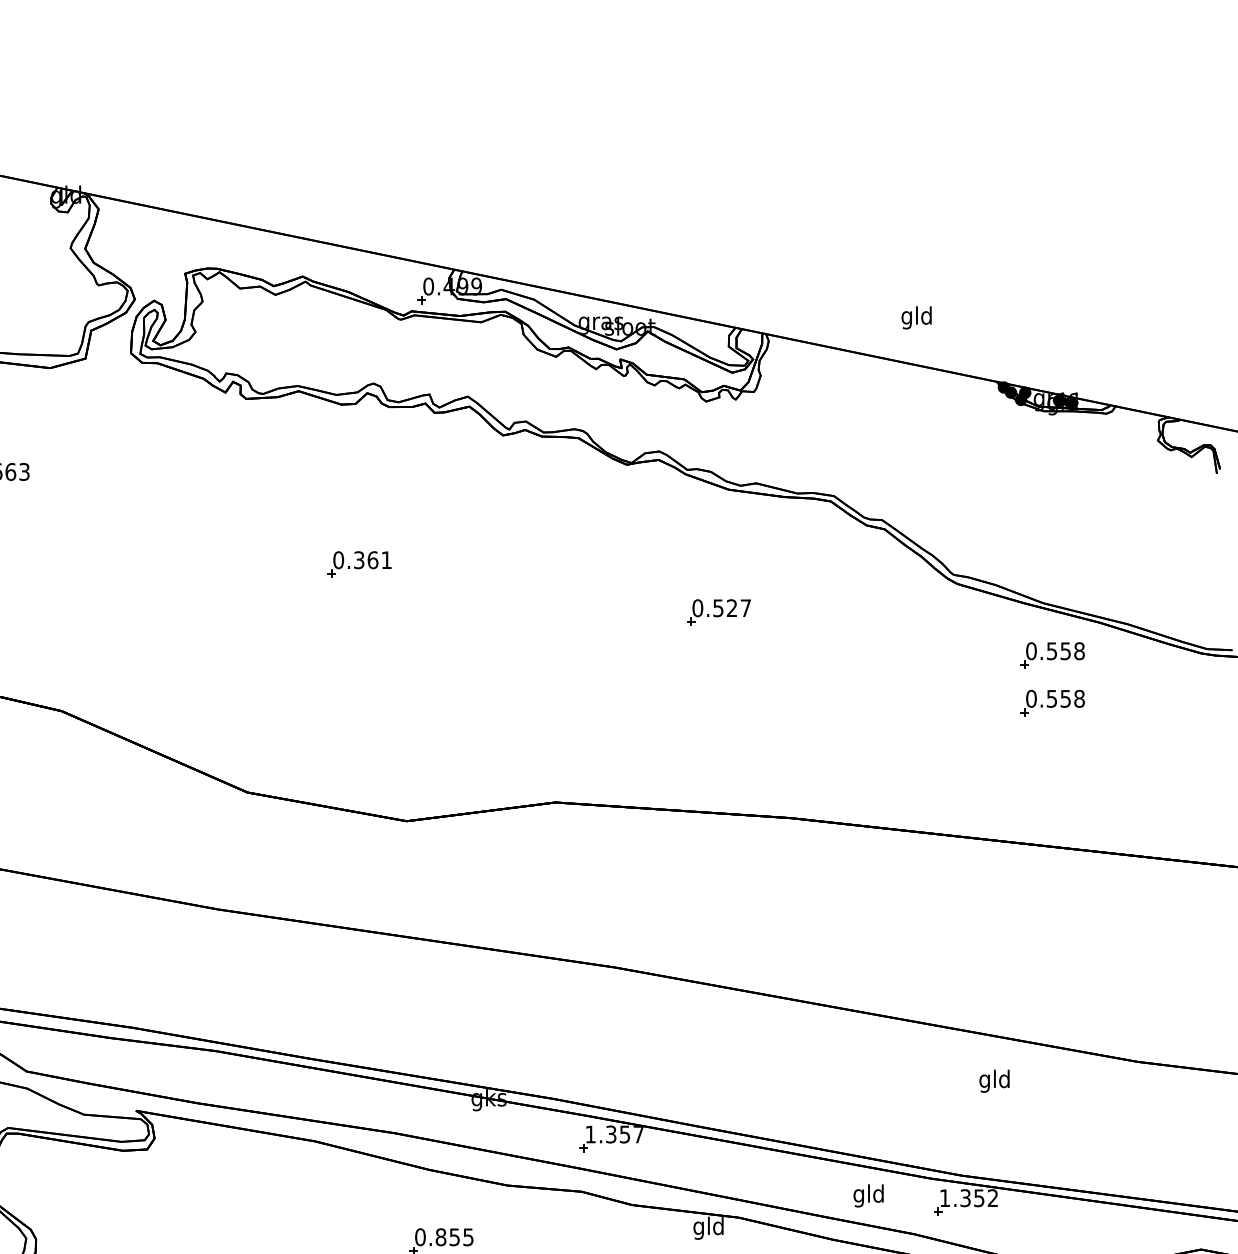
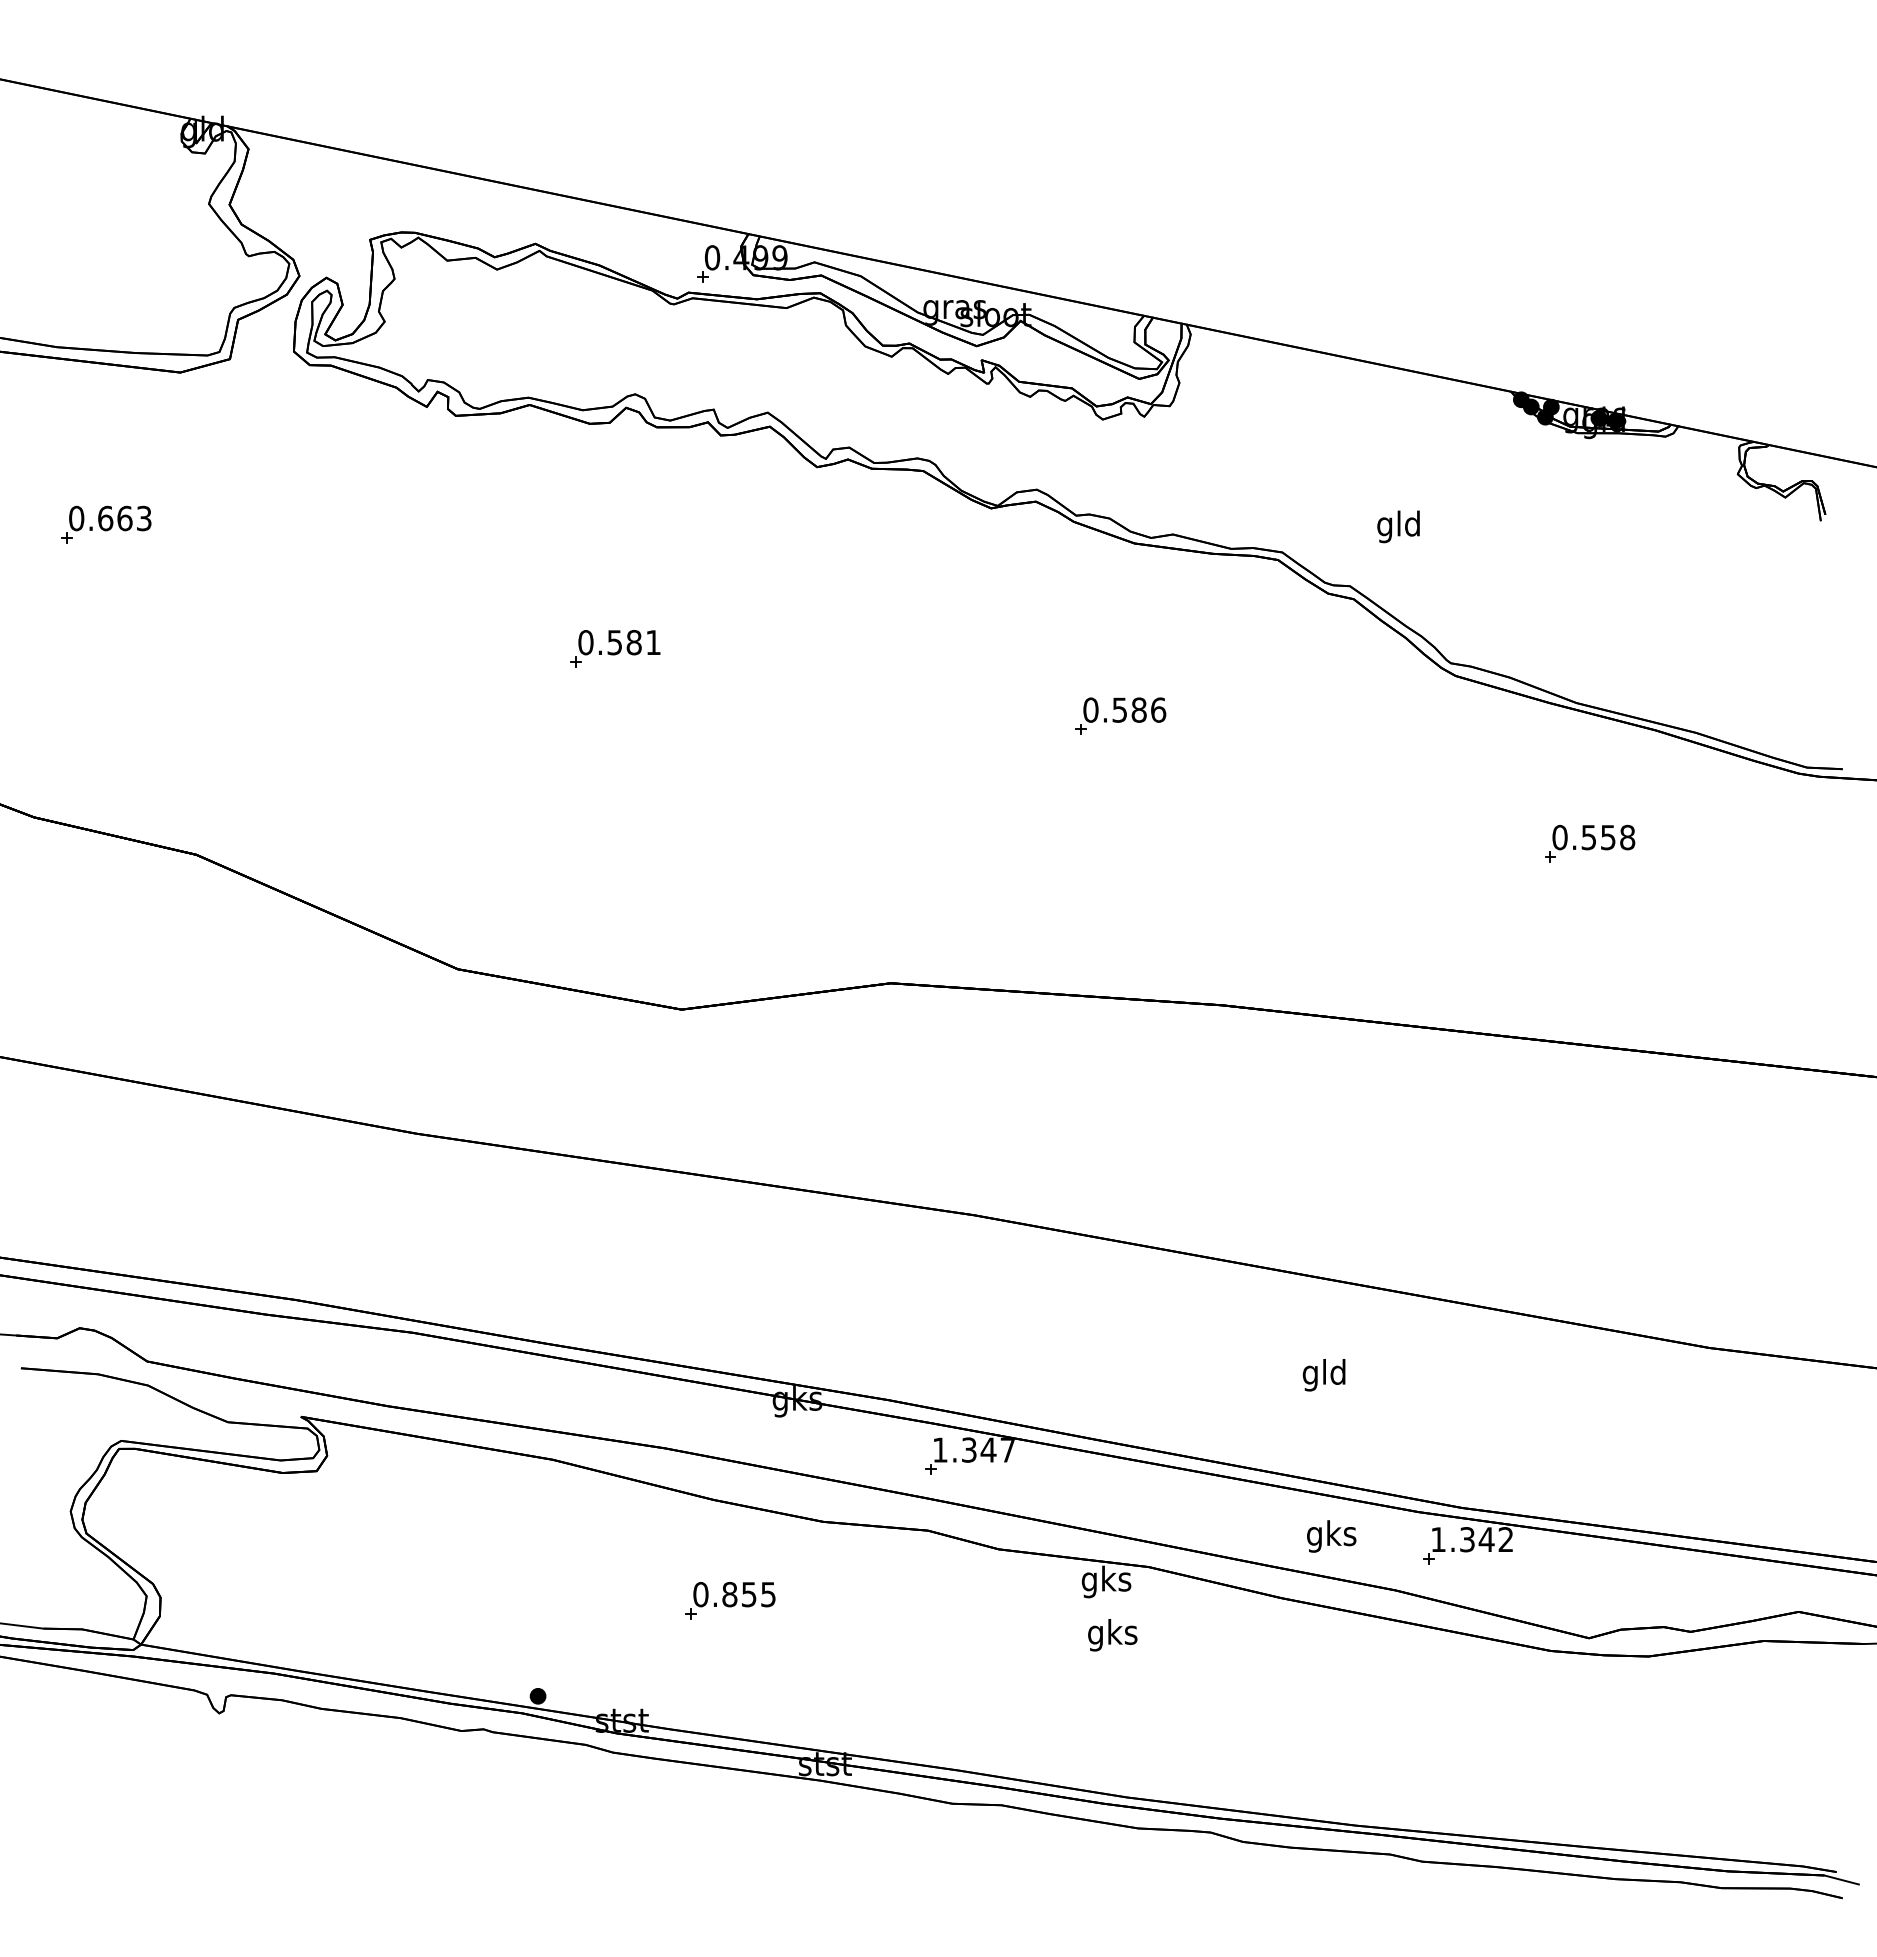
text: (916, 317) -> (1398, 526), moved
text: (366, 560) -> (624, 642), 0.361 -> 0.581
text: (738, 607) -> (1148, 709), 0.527 -> 0.586
part: (1053, 655) -> (1590, 776), removed
text: (994, 1081) -> (1323, 1375), moved
text: (624, 1134) -> (988, 1449), 1.357 -> 1.347
text: (868, 1195) -> (1331, 1536), gld -> gks
text: (979, 1198) -> (1486, 1539), 1.352 -> 1.342
text: (708, 1227) -> (1106, 1581), gld -> gks

